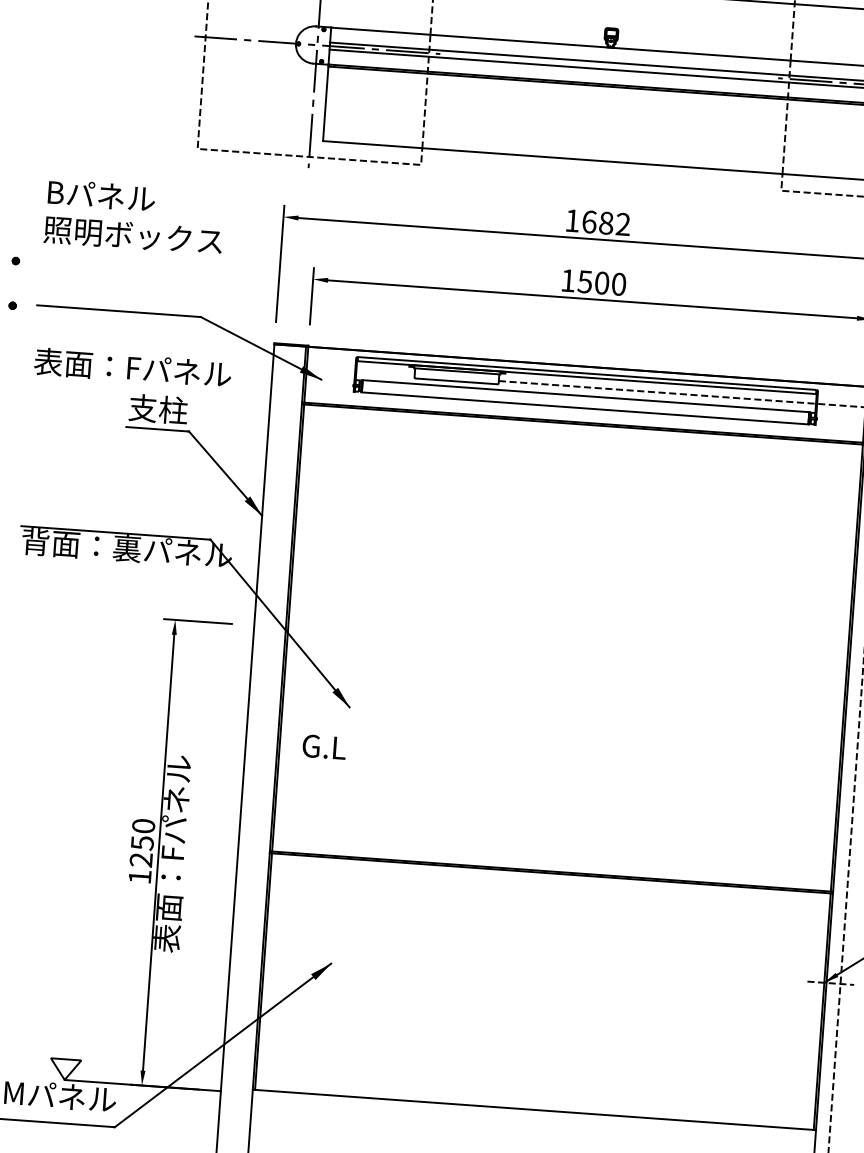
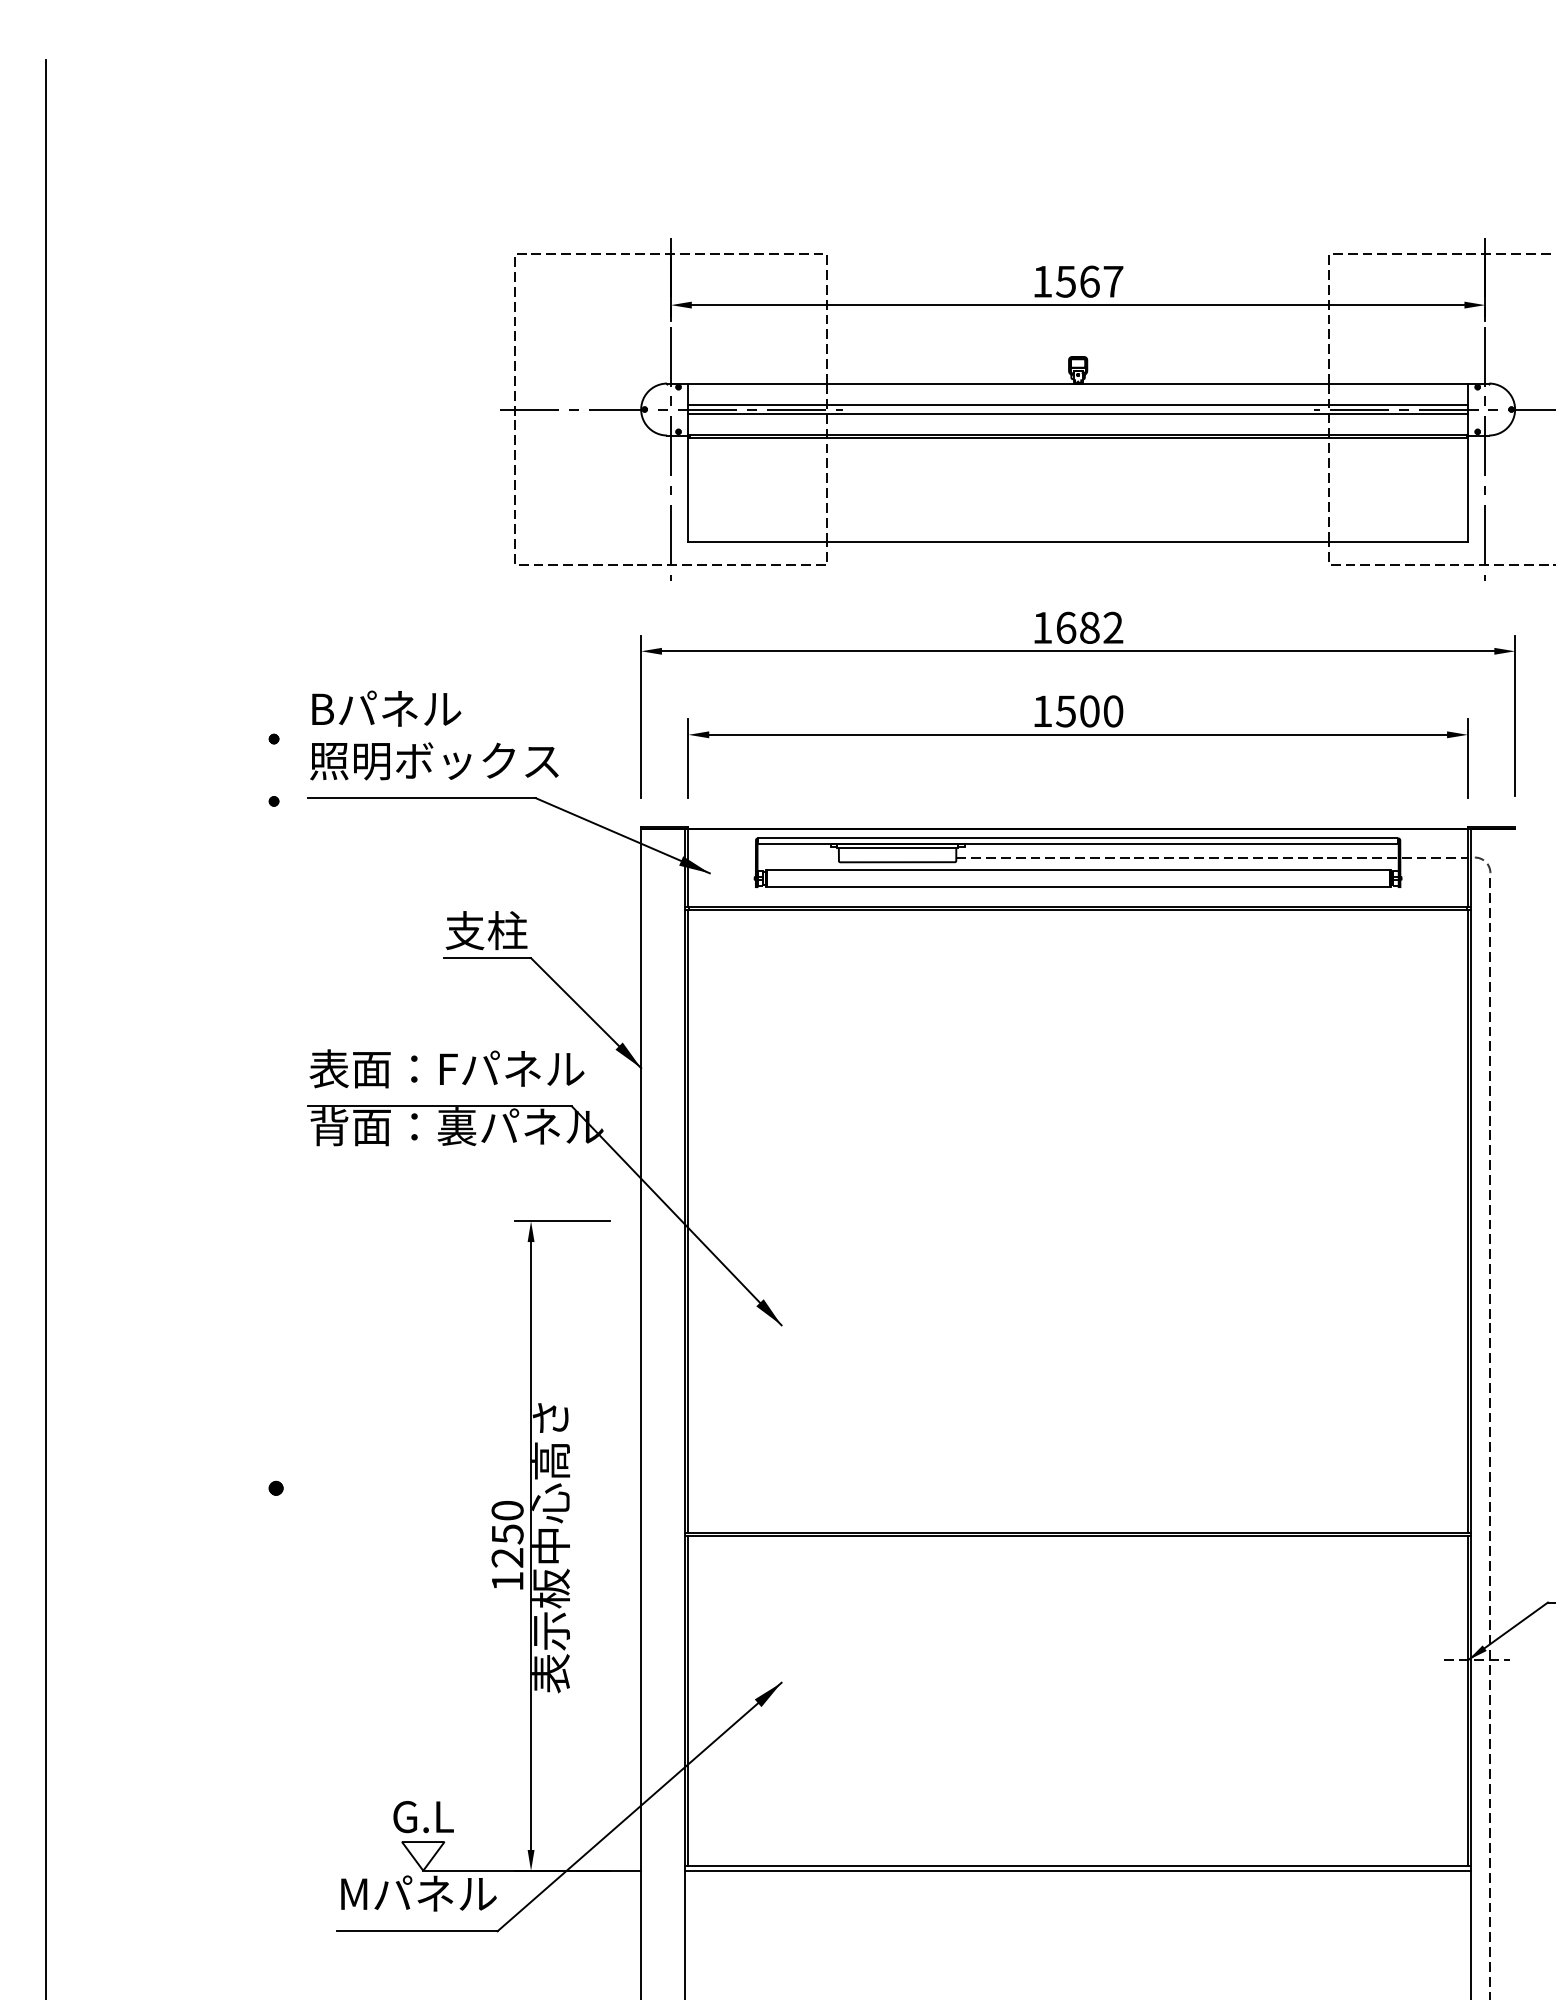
text: (134, 217) -> (434, 735), moved
text: (132, 367) -> (446, 1068), moved
text: (324, 747) -> (423, 1817), moved
text: (173, 855) -> (551, 1548), 表面：Fパネル -> 表示板中心高さ
line: (533, 1113) -> (1077, 1870), added

